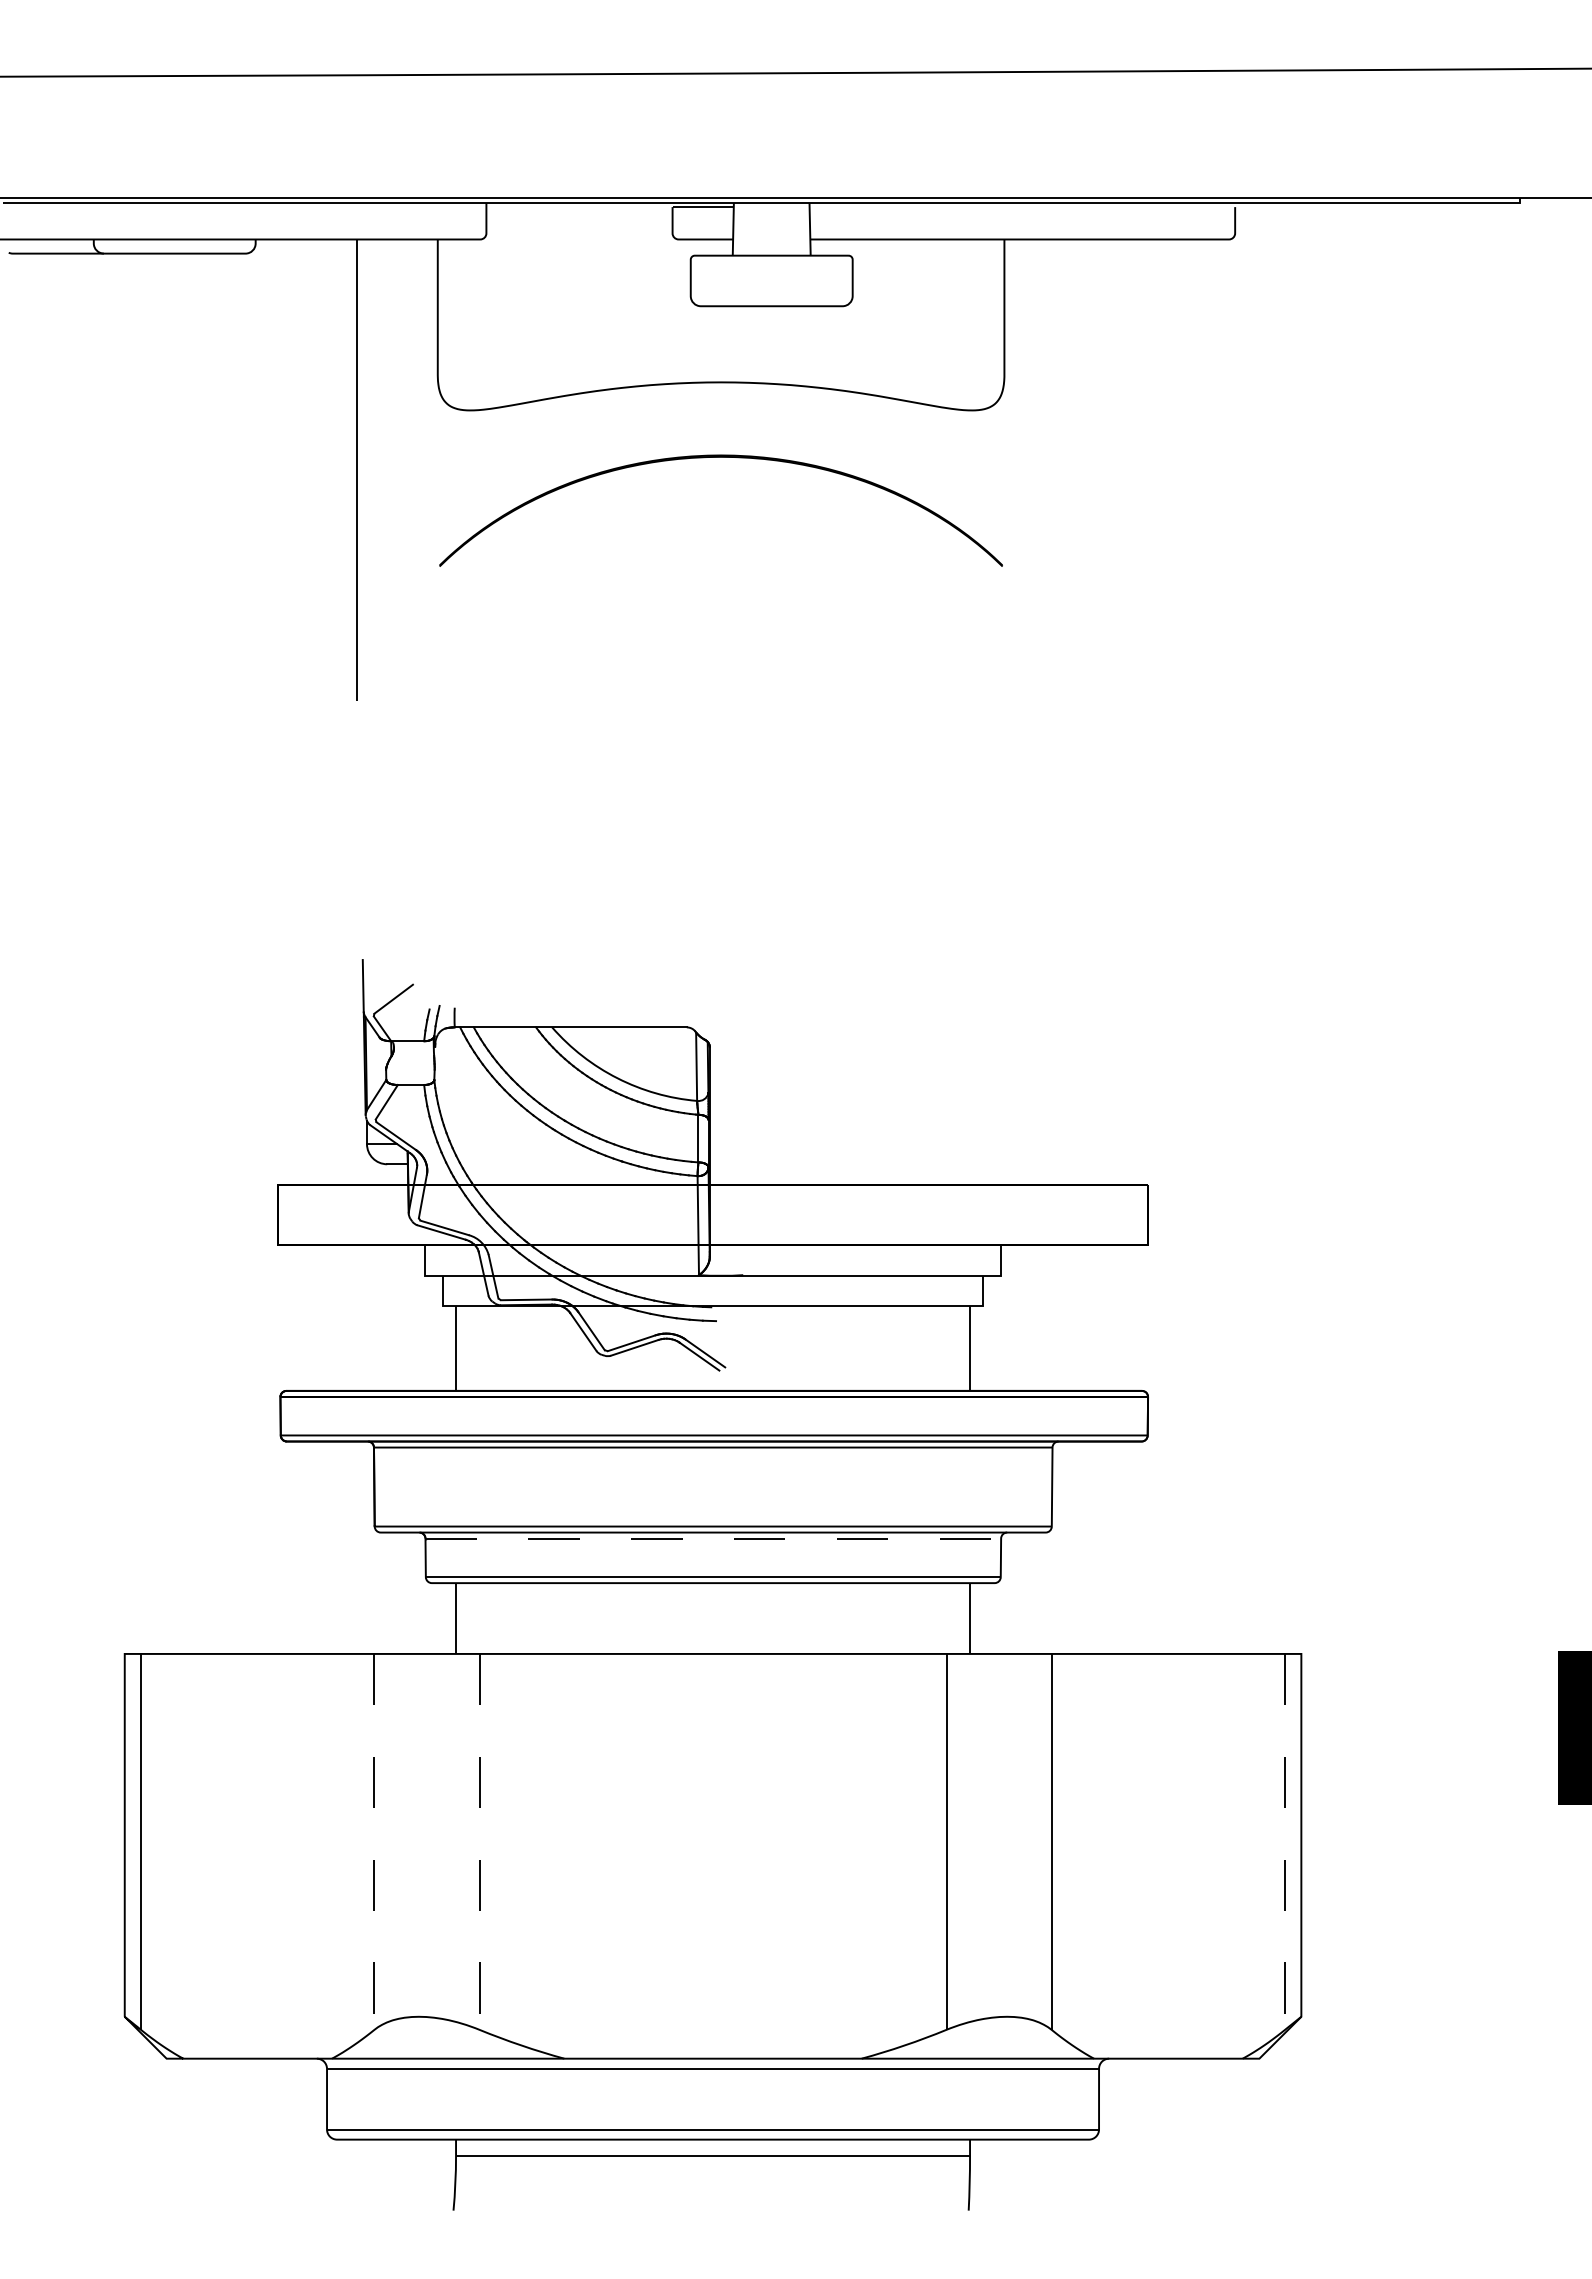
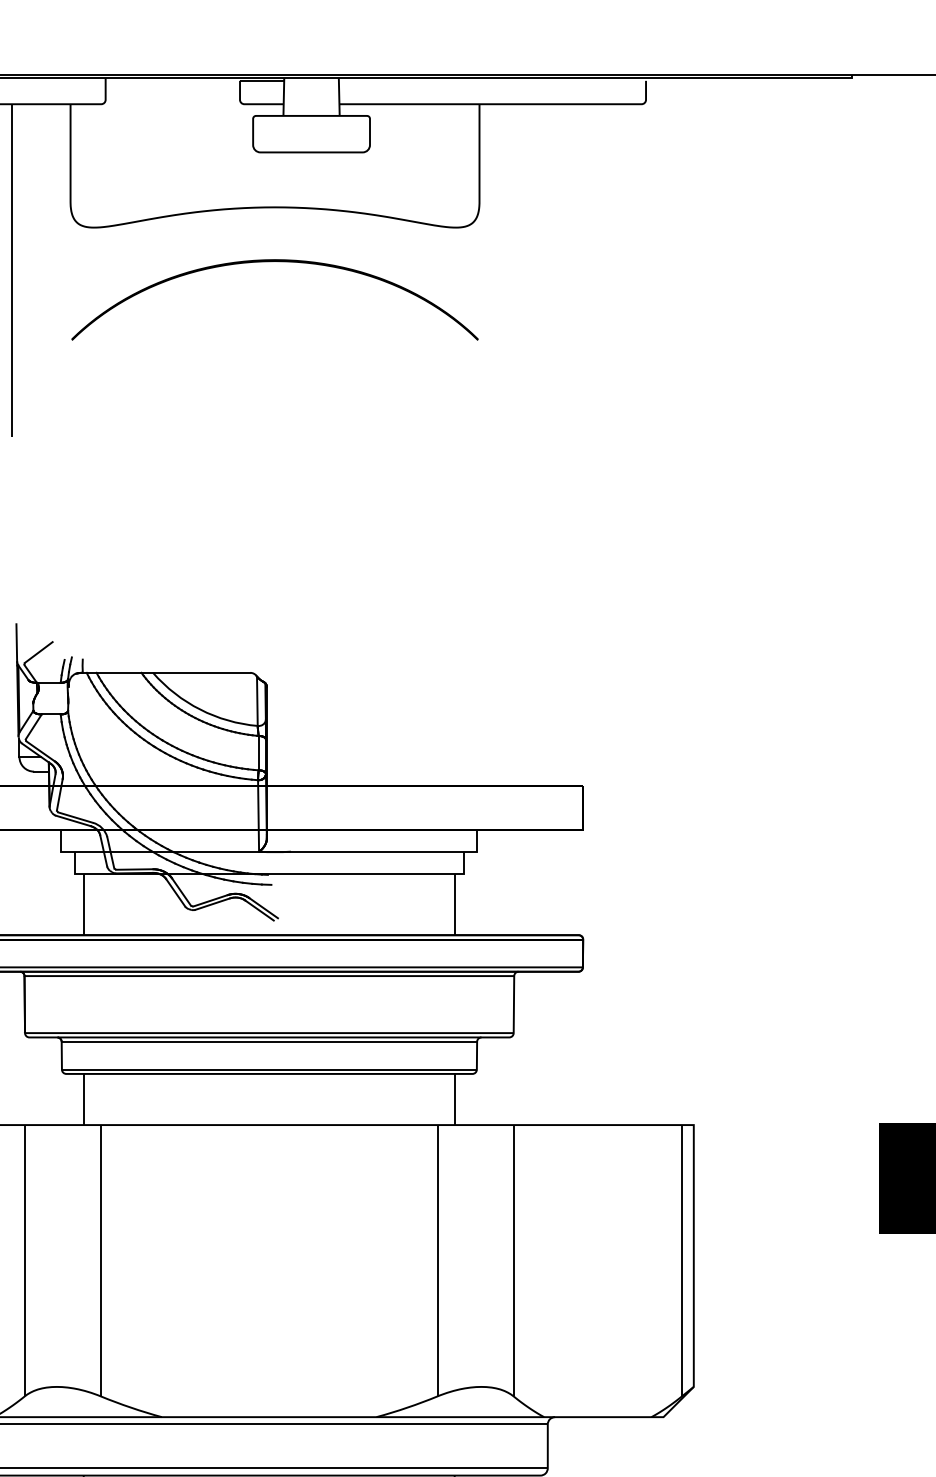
line: (713, 1538) -> (269, 1041), dashed -> solid
line: (374, 1841) -> (24, 1260), dashed -> solid
line: (479, 1841) -> (100, 1260), dashed -> solid
line: (1285, 1841) -> (682, 1260), dashed -> solid

